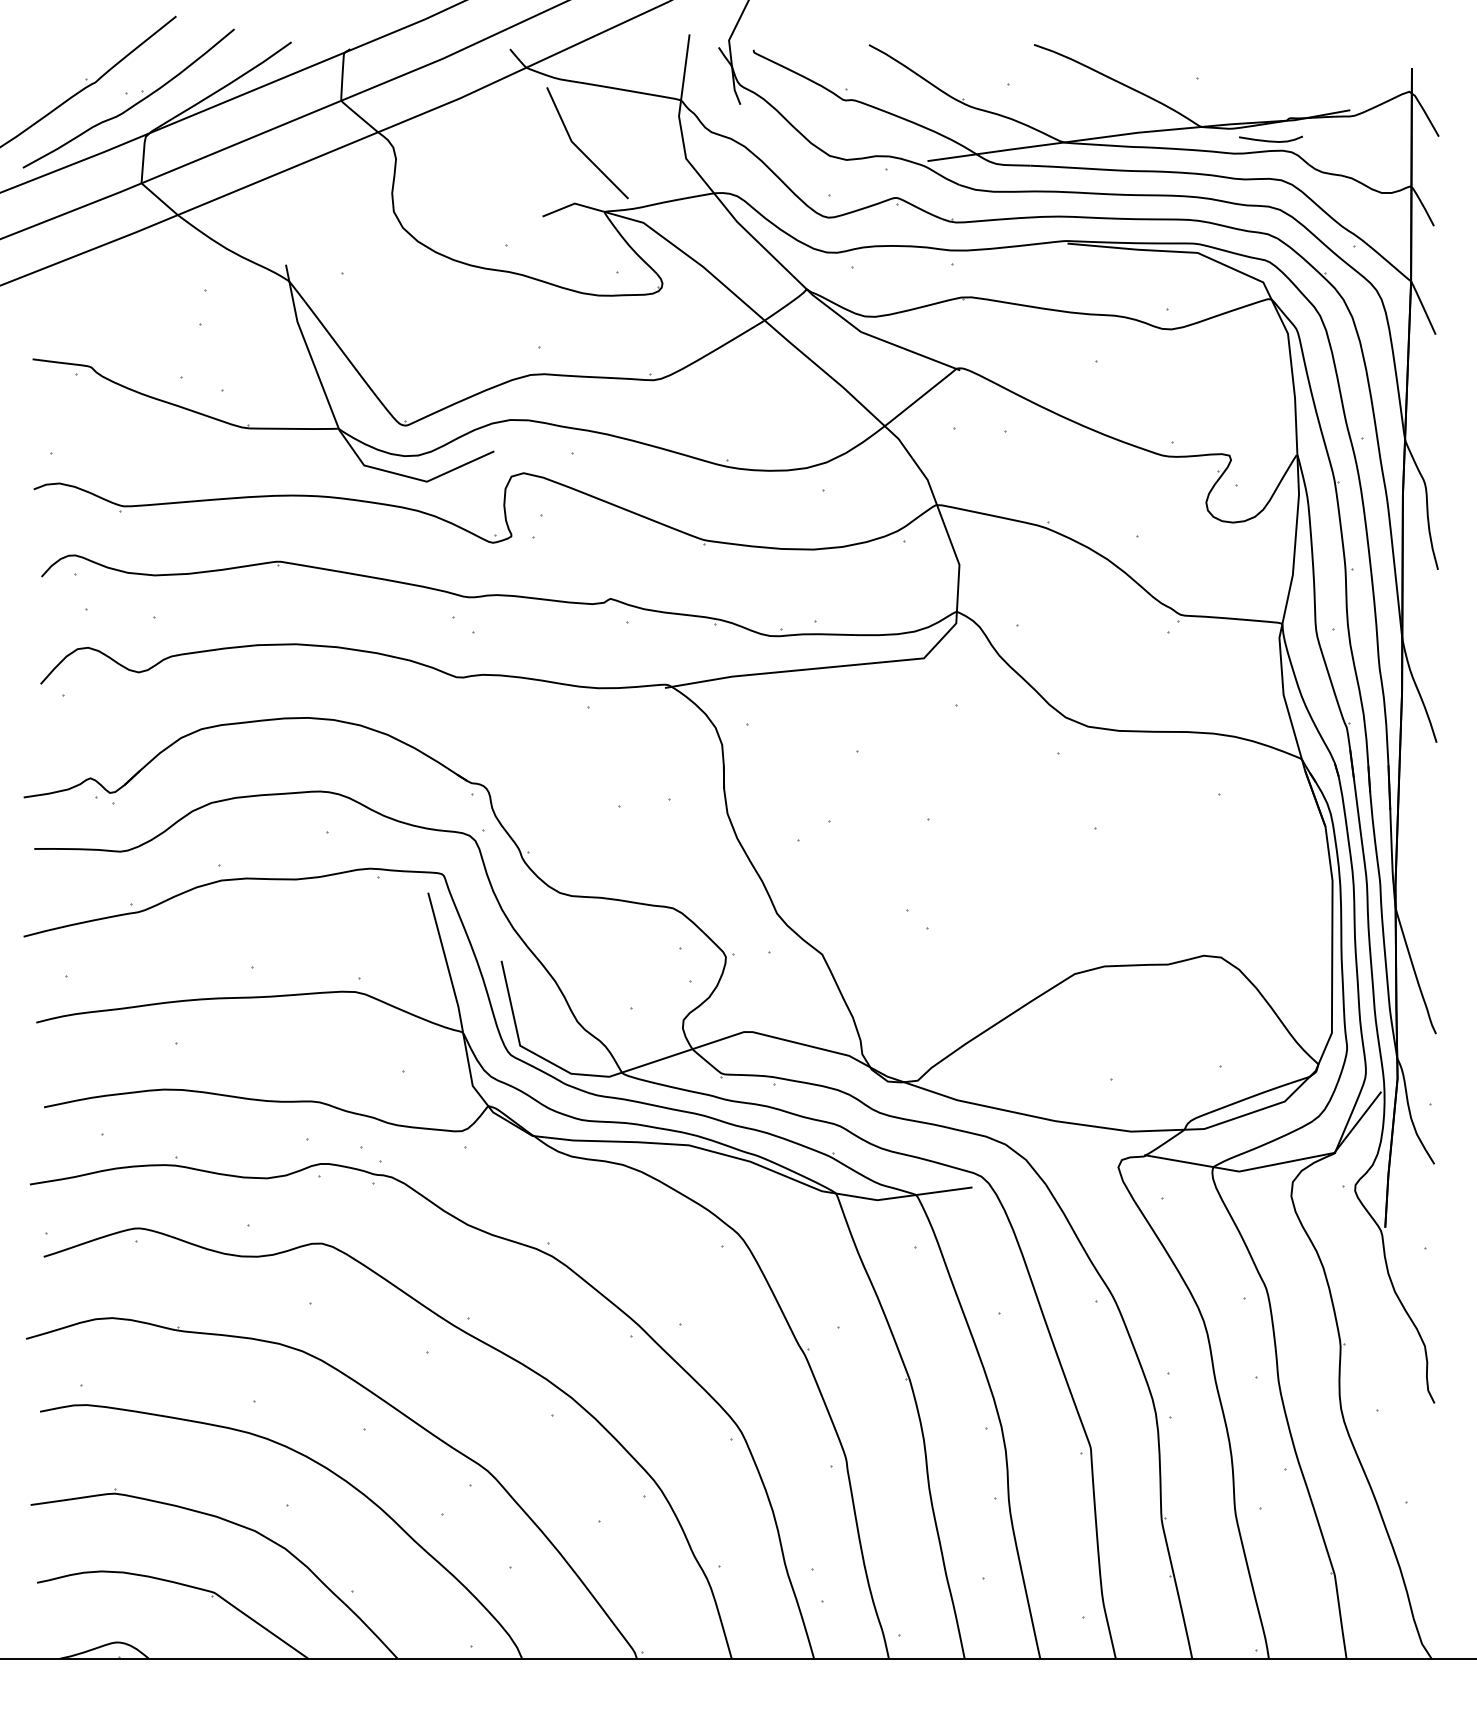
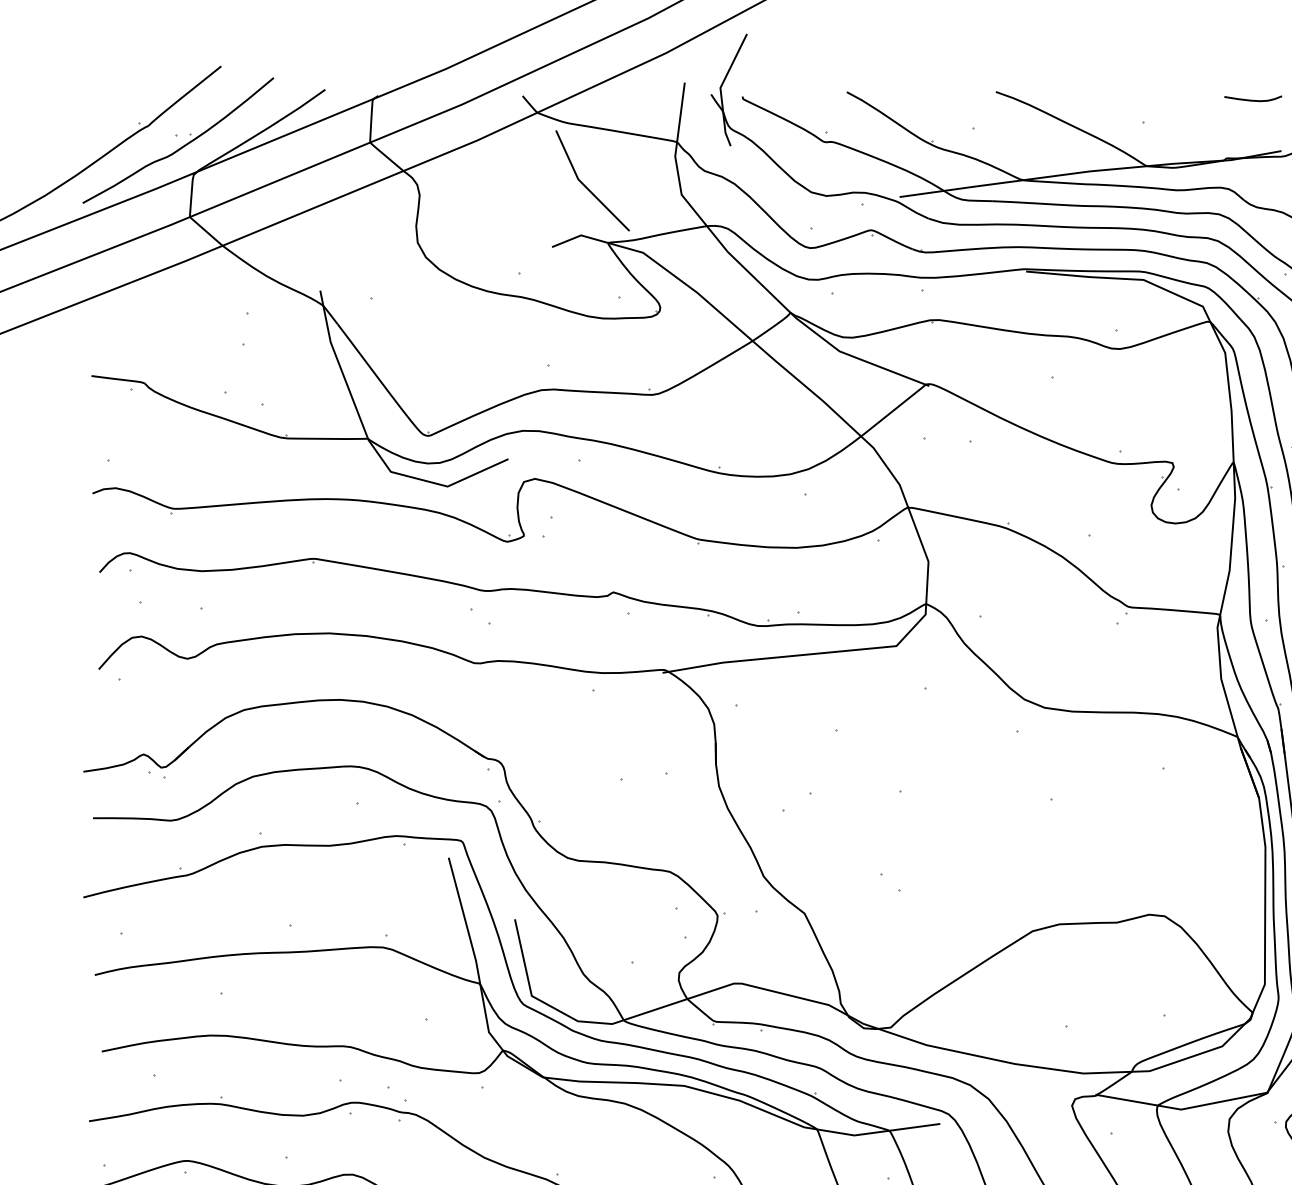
curve: (1270, 140) -> (1252, 99), moved

